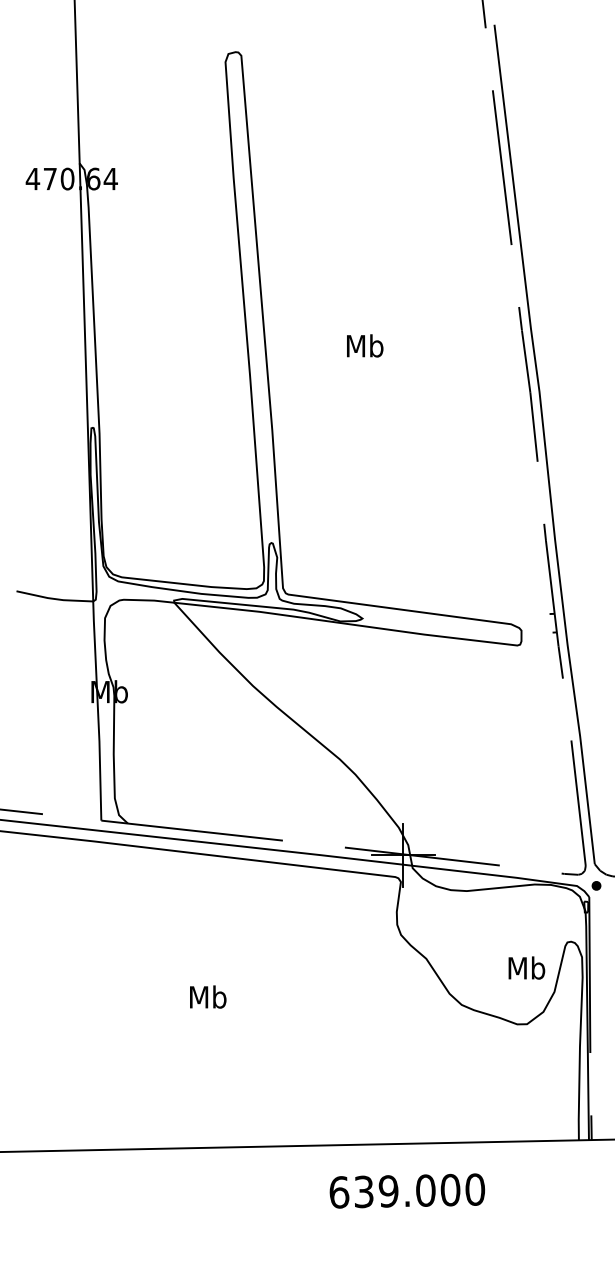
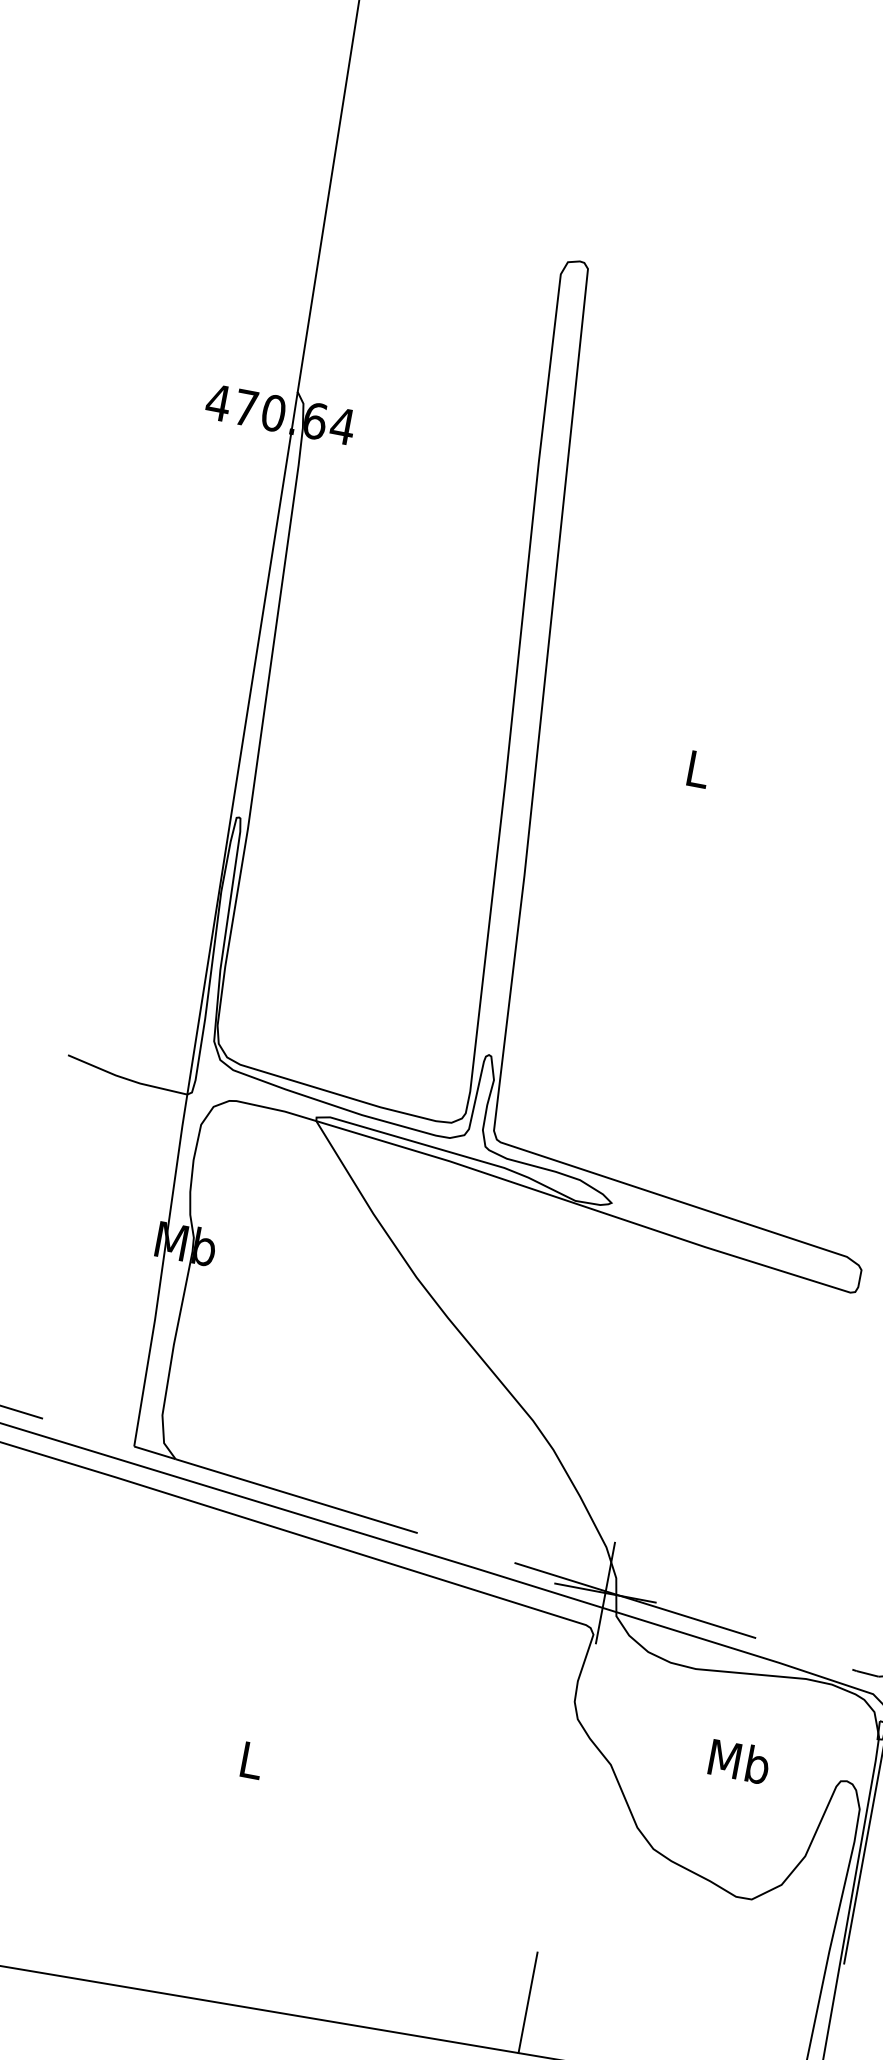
text: (365, 345) -> (698, 768), Mb -> L
text: (526, 967) -> (739, 1760), moved
text: (208, 996) -> (252, 1759), Mb -> L
line: (403, 1111) -> (528, 2001), added

